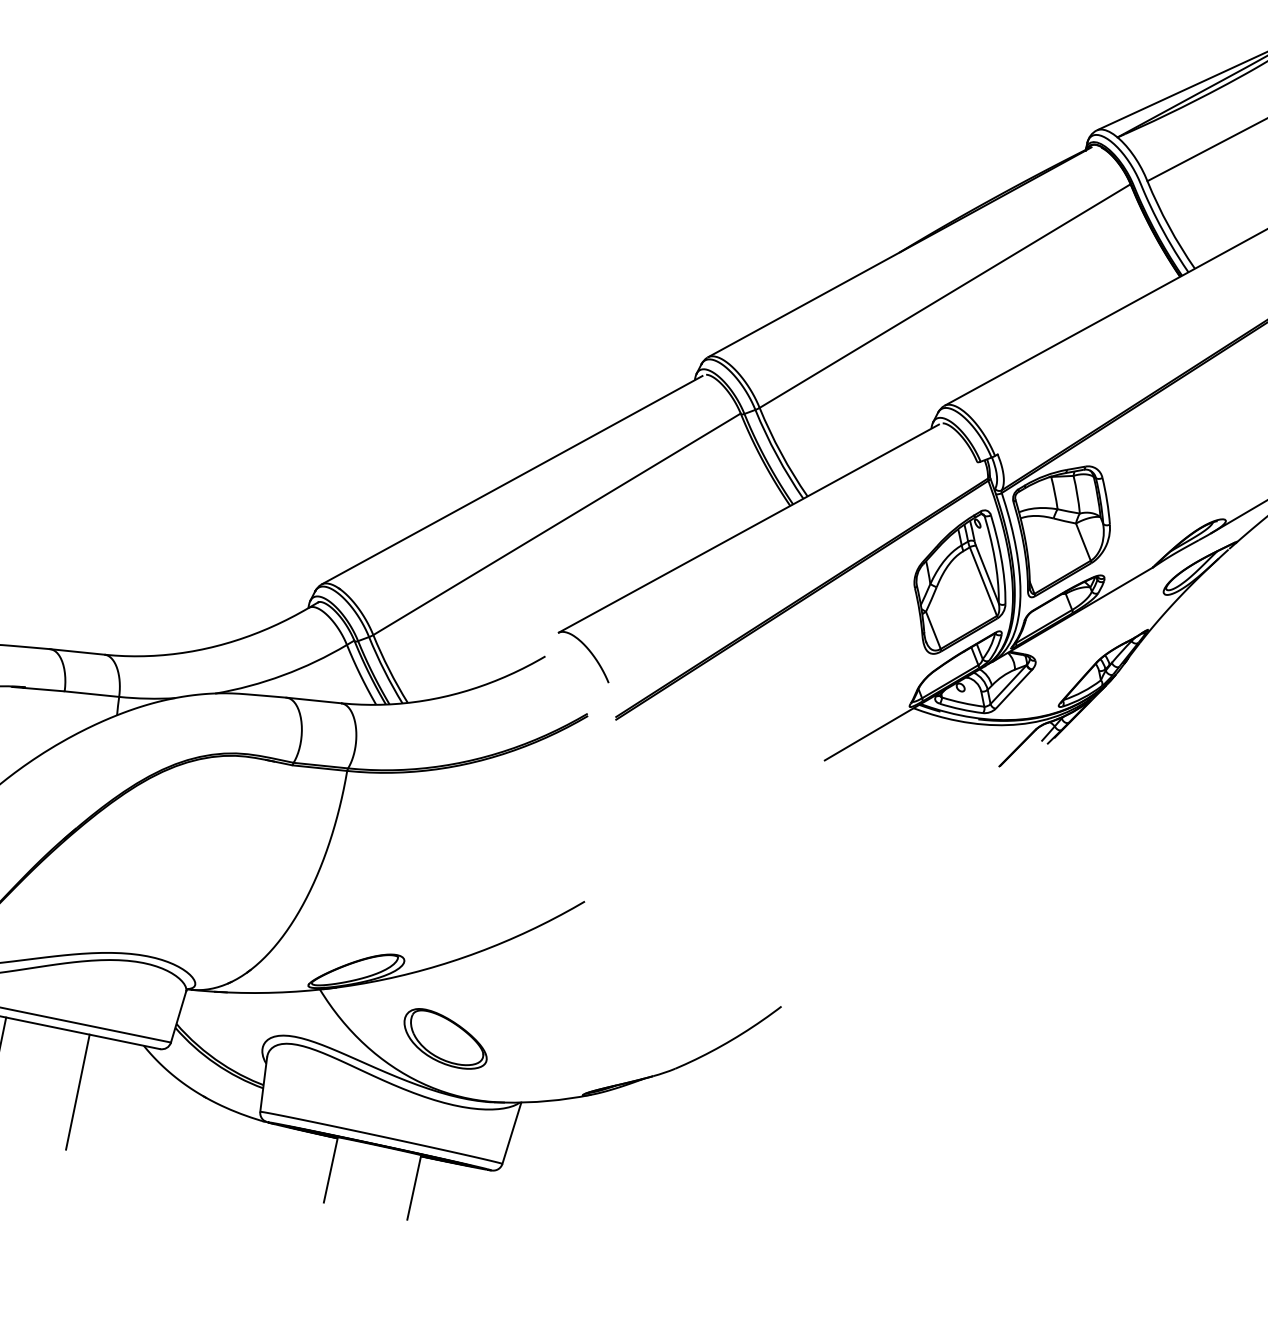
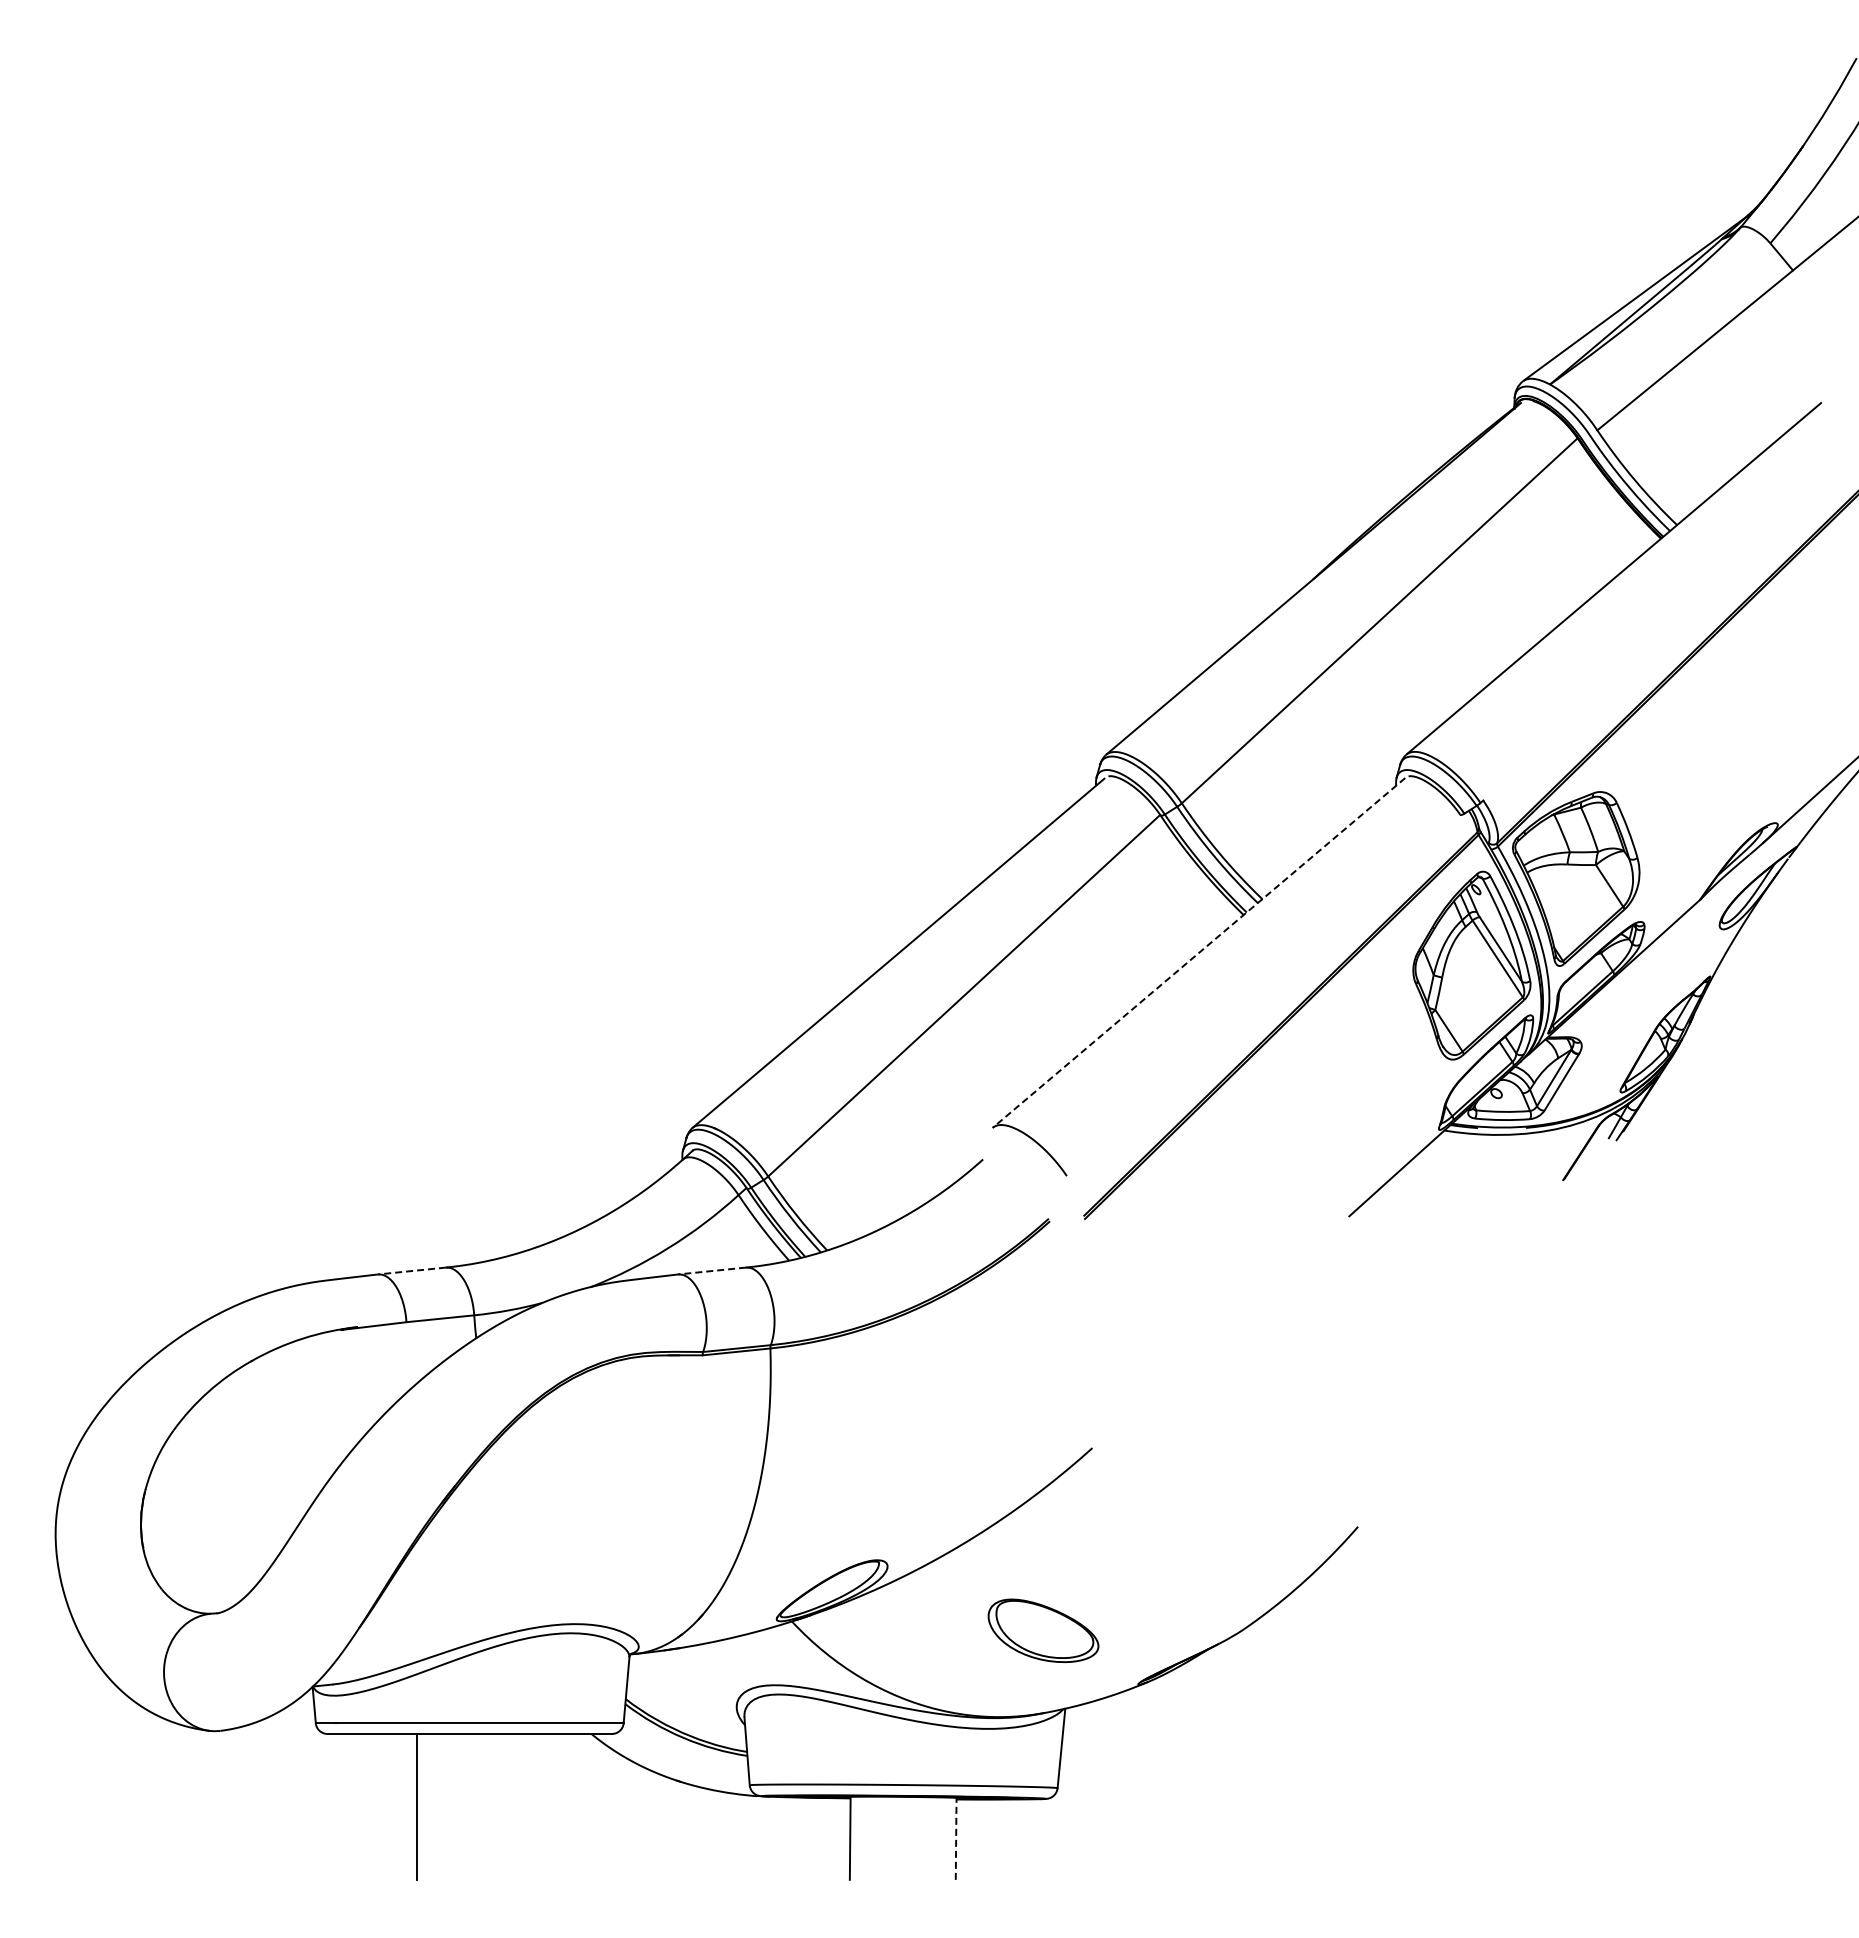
line: (749, 528) -> (1199, 952), solid -> dashed
line: (76, 652) -> (411, 1271), solid -> dashed
line: (313, 700) -> (711, 1271), solid -> dashed
part: (445, 1039) -> (1043, 1630), moved
line: (77, 1091) -> (522, 1806), removed
line: (414, 1187) -> (956, 1838), solid -> dashed

